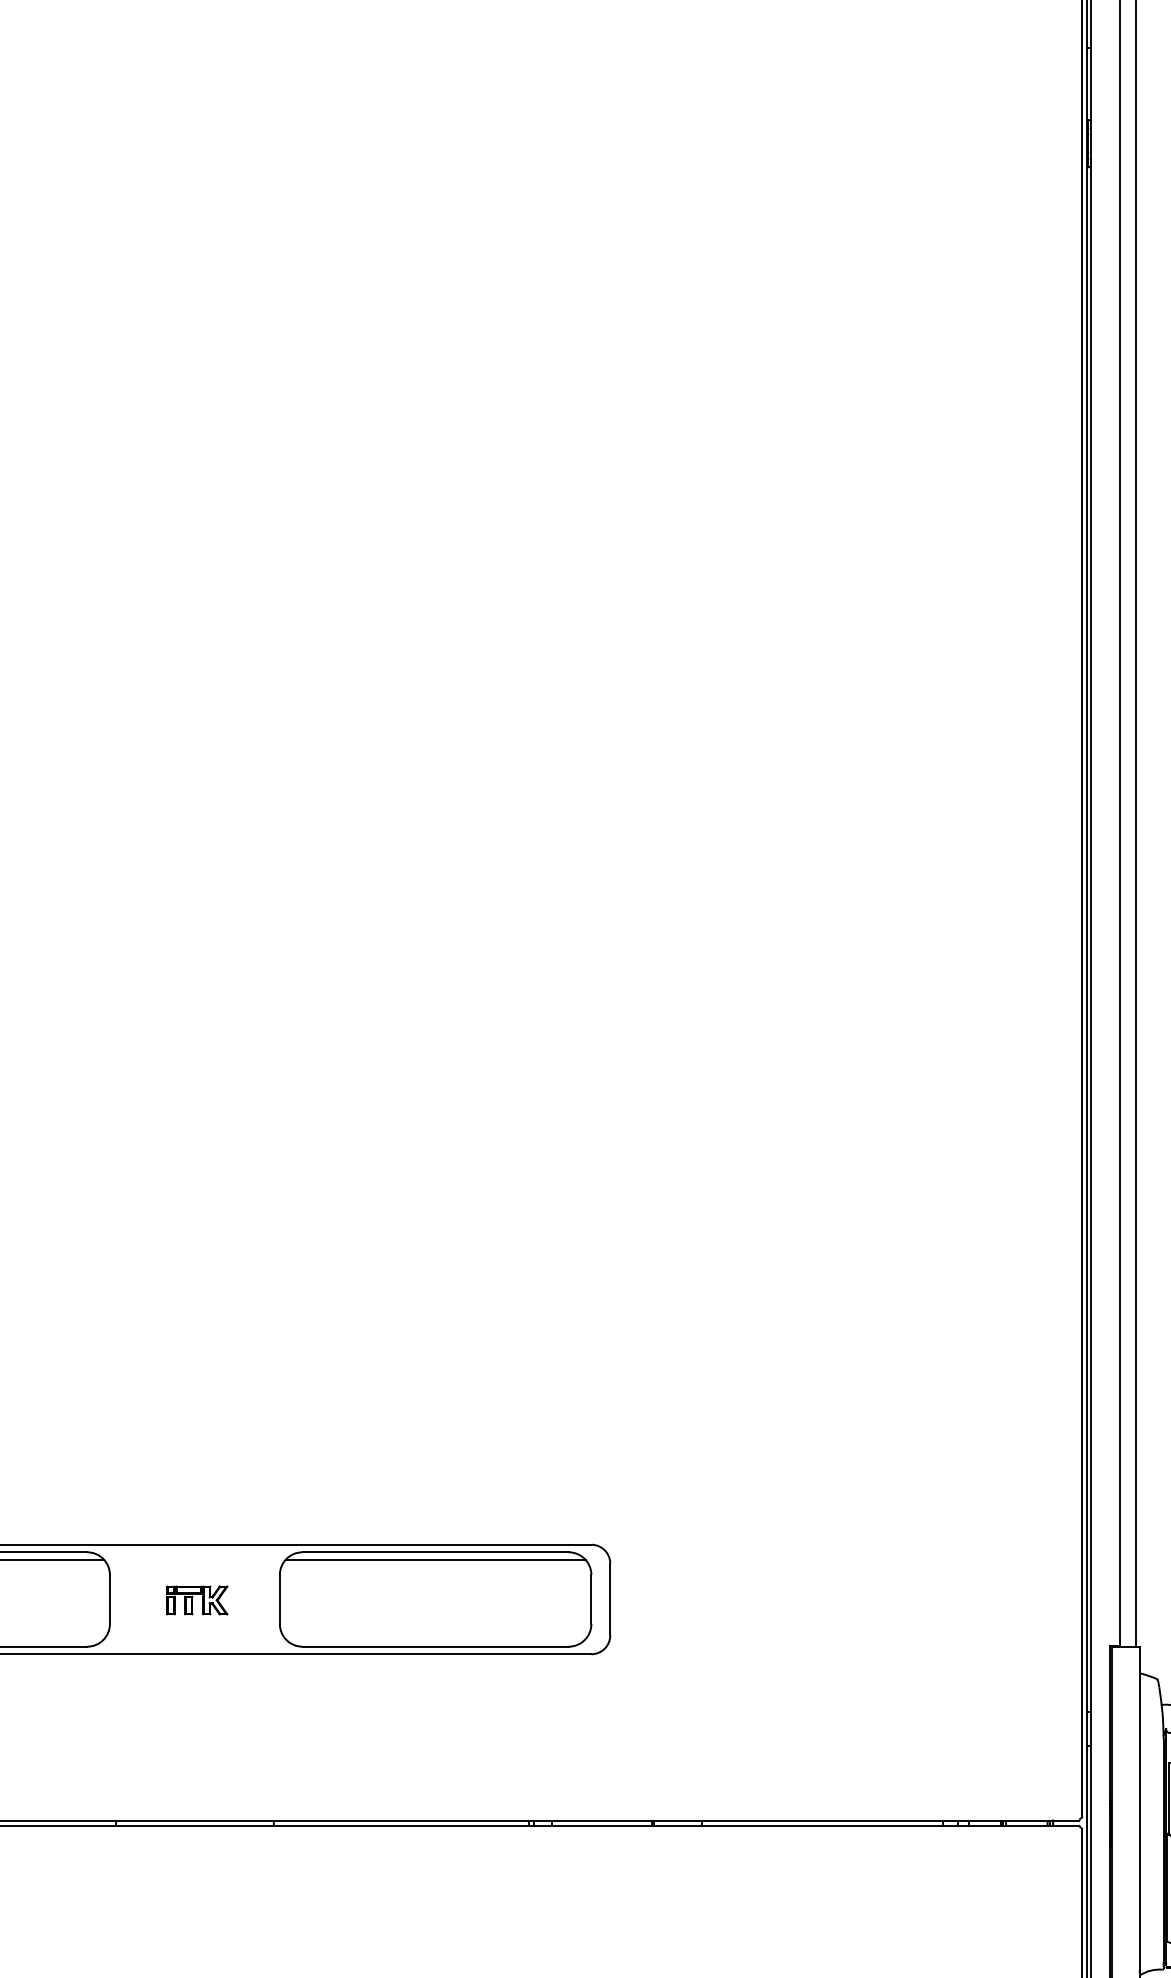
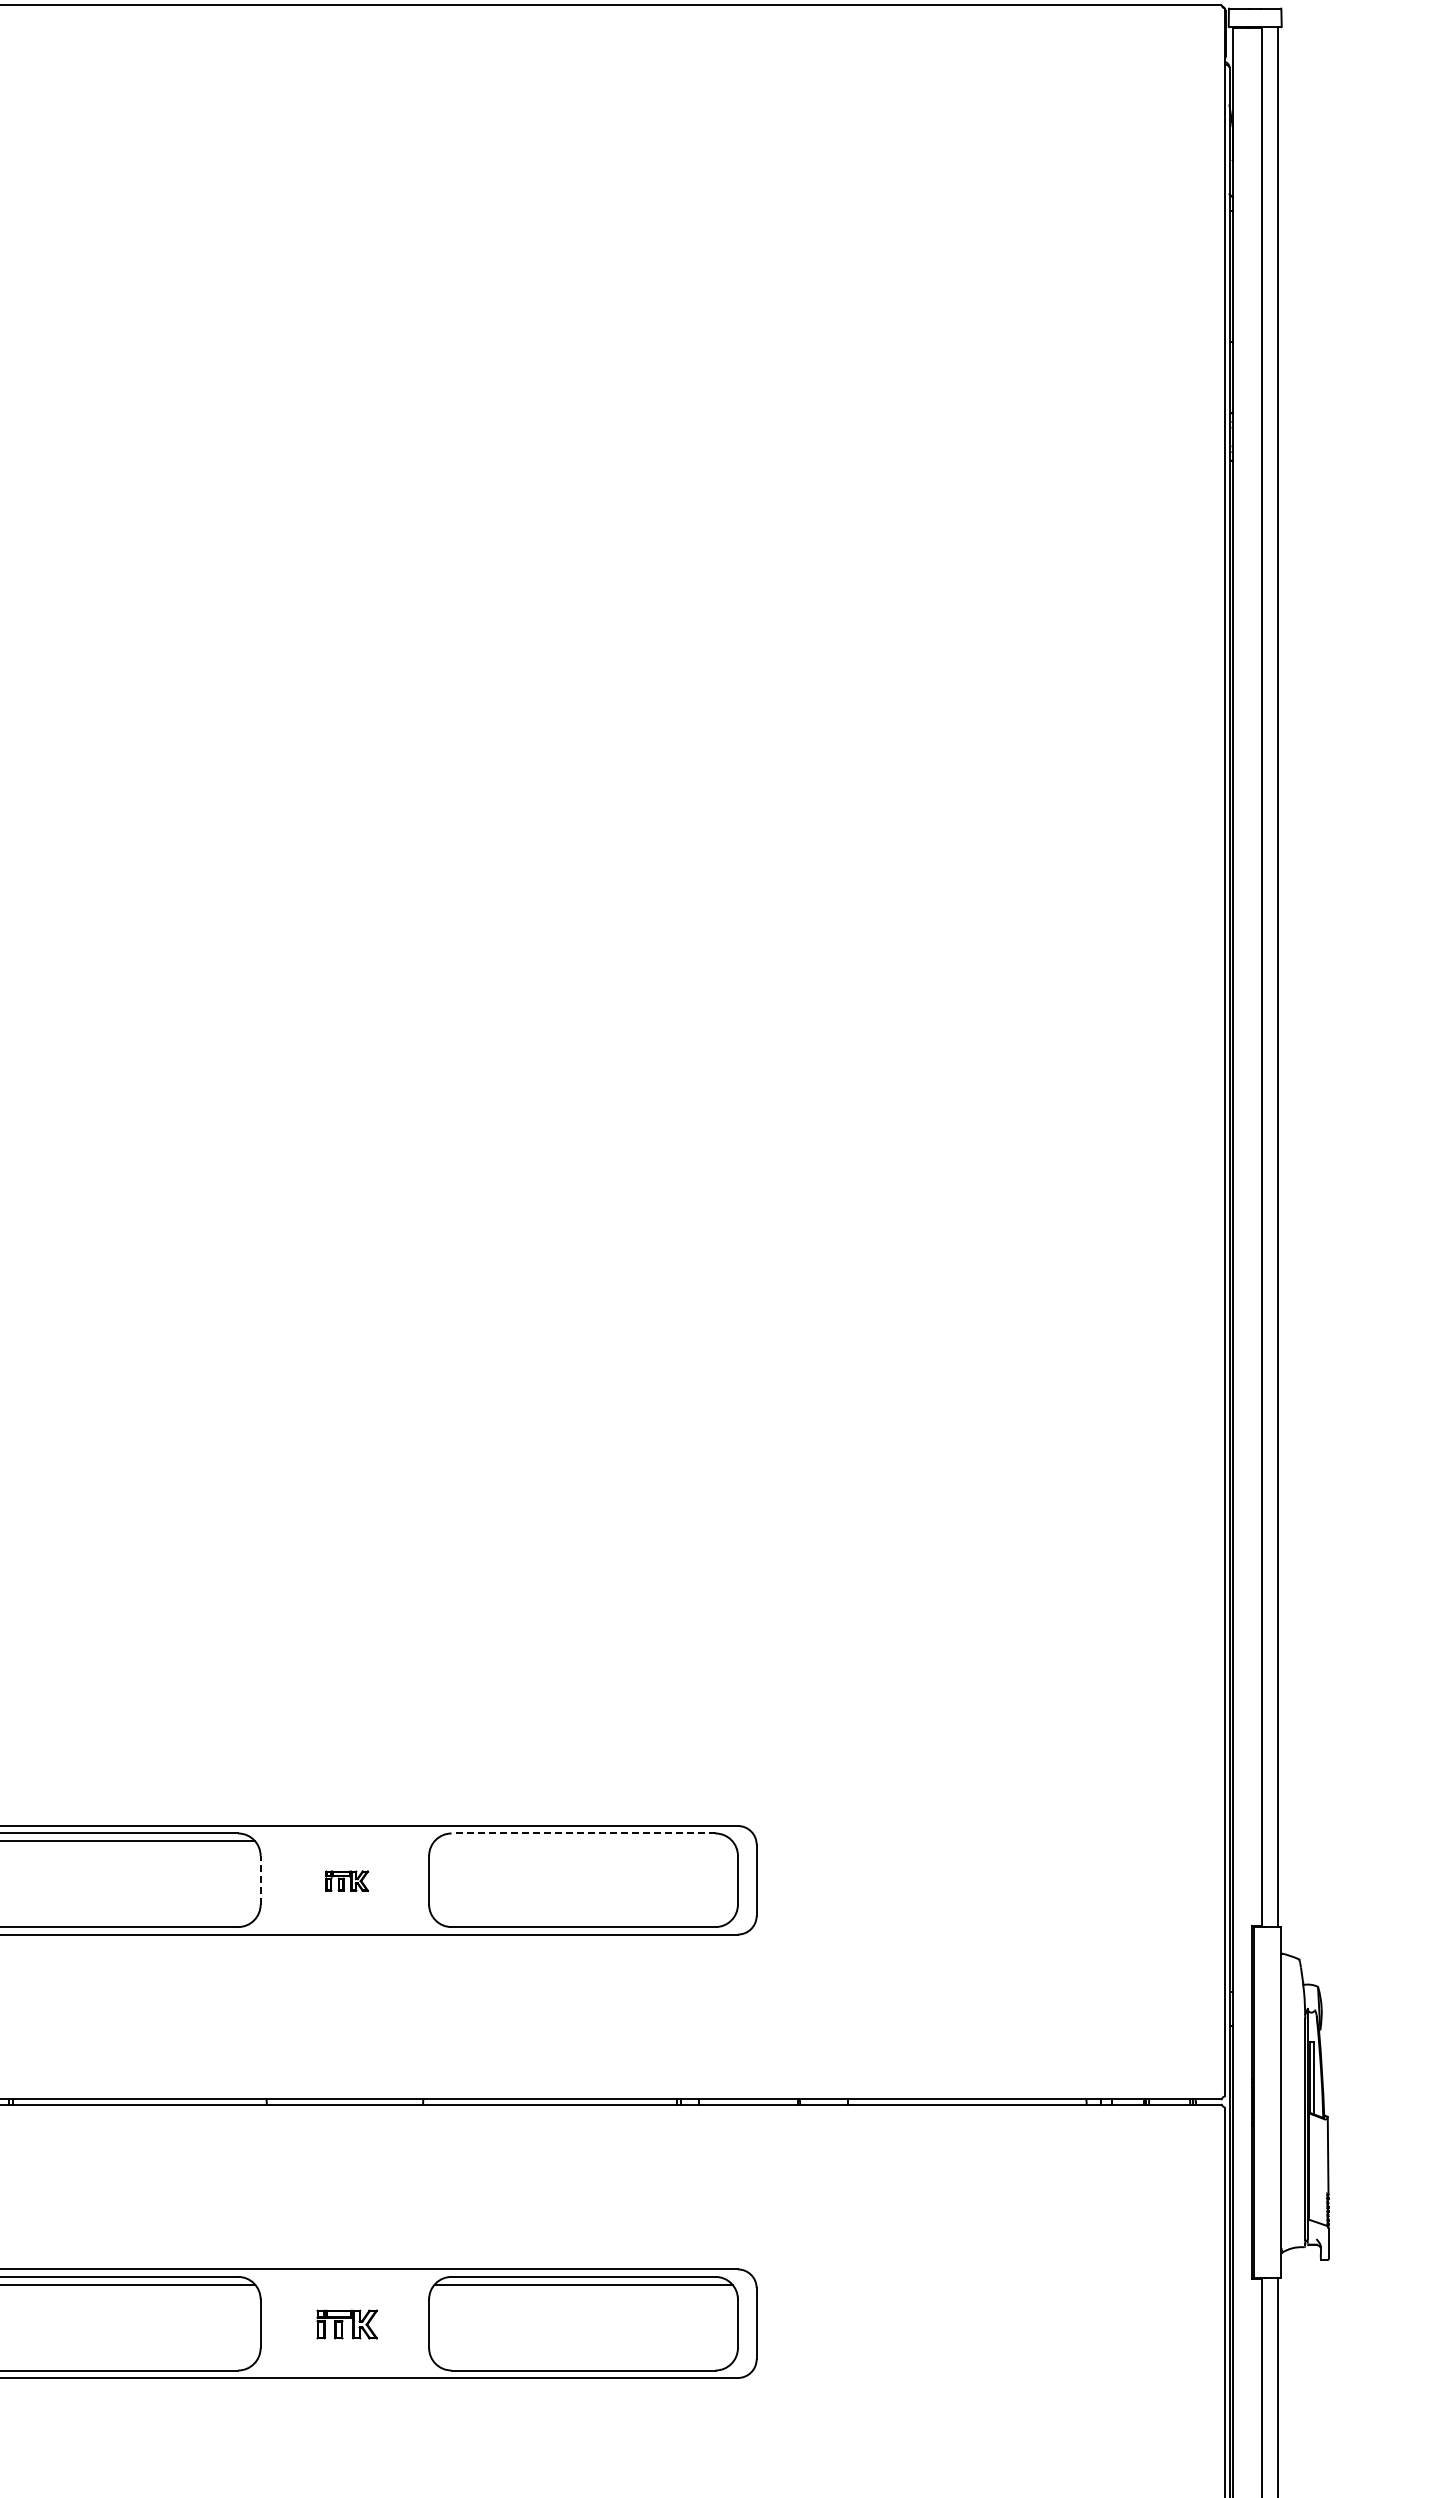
line: (435, 1552) -> (583, 1833), solid -> dashed
line: (435, 1560) -> (583, 1841), removed
line: (109, 1598) -> (260, 1879), solid -> dashed
part: (196, 1599) -> (346, 1880), size x0.7

